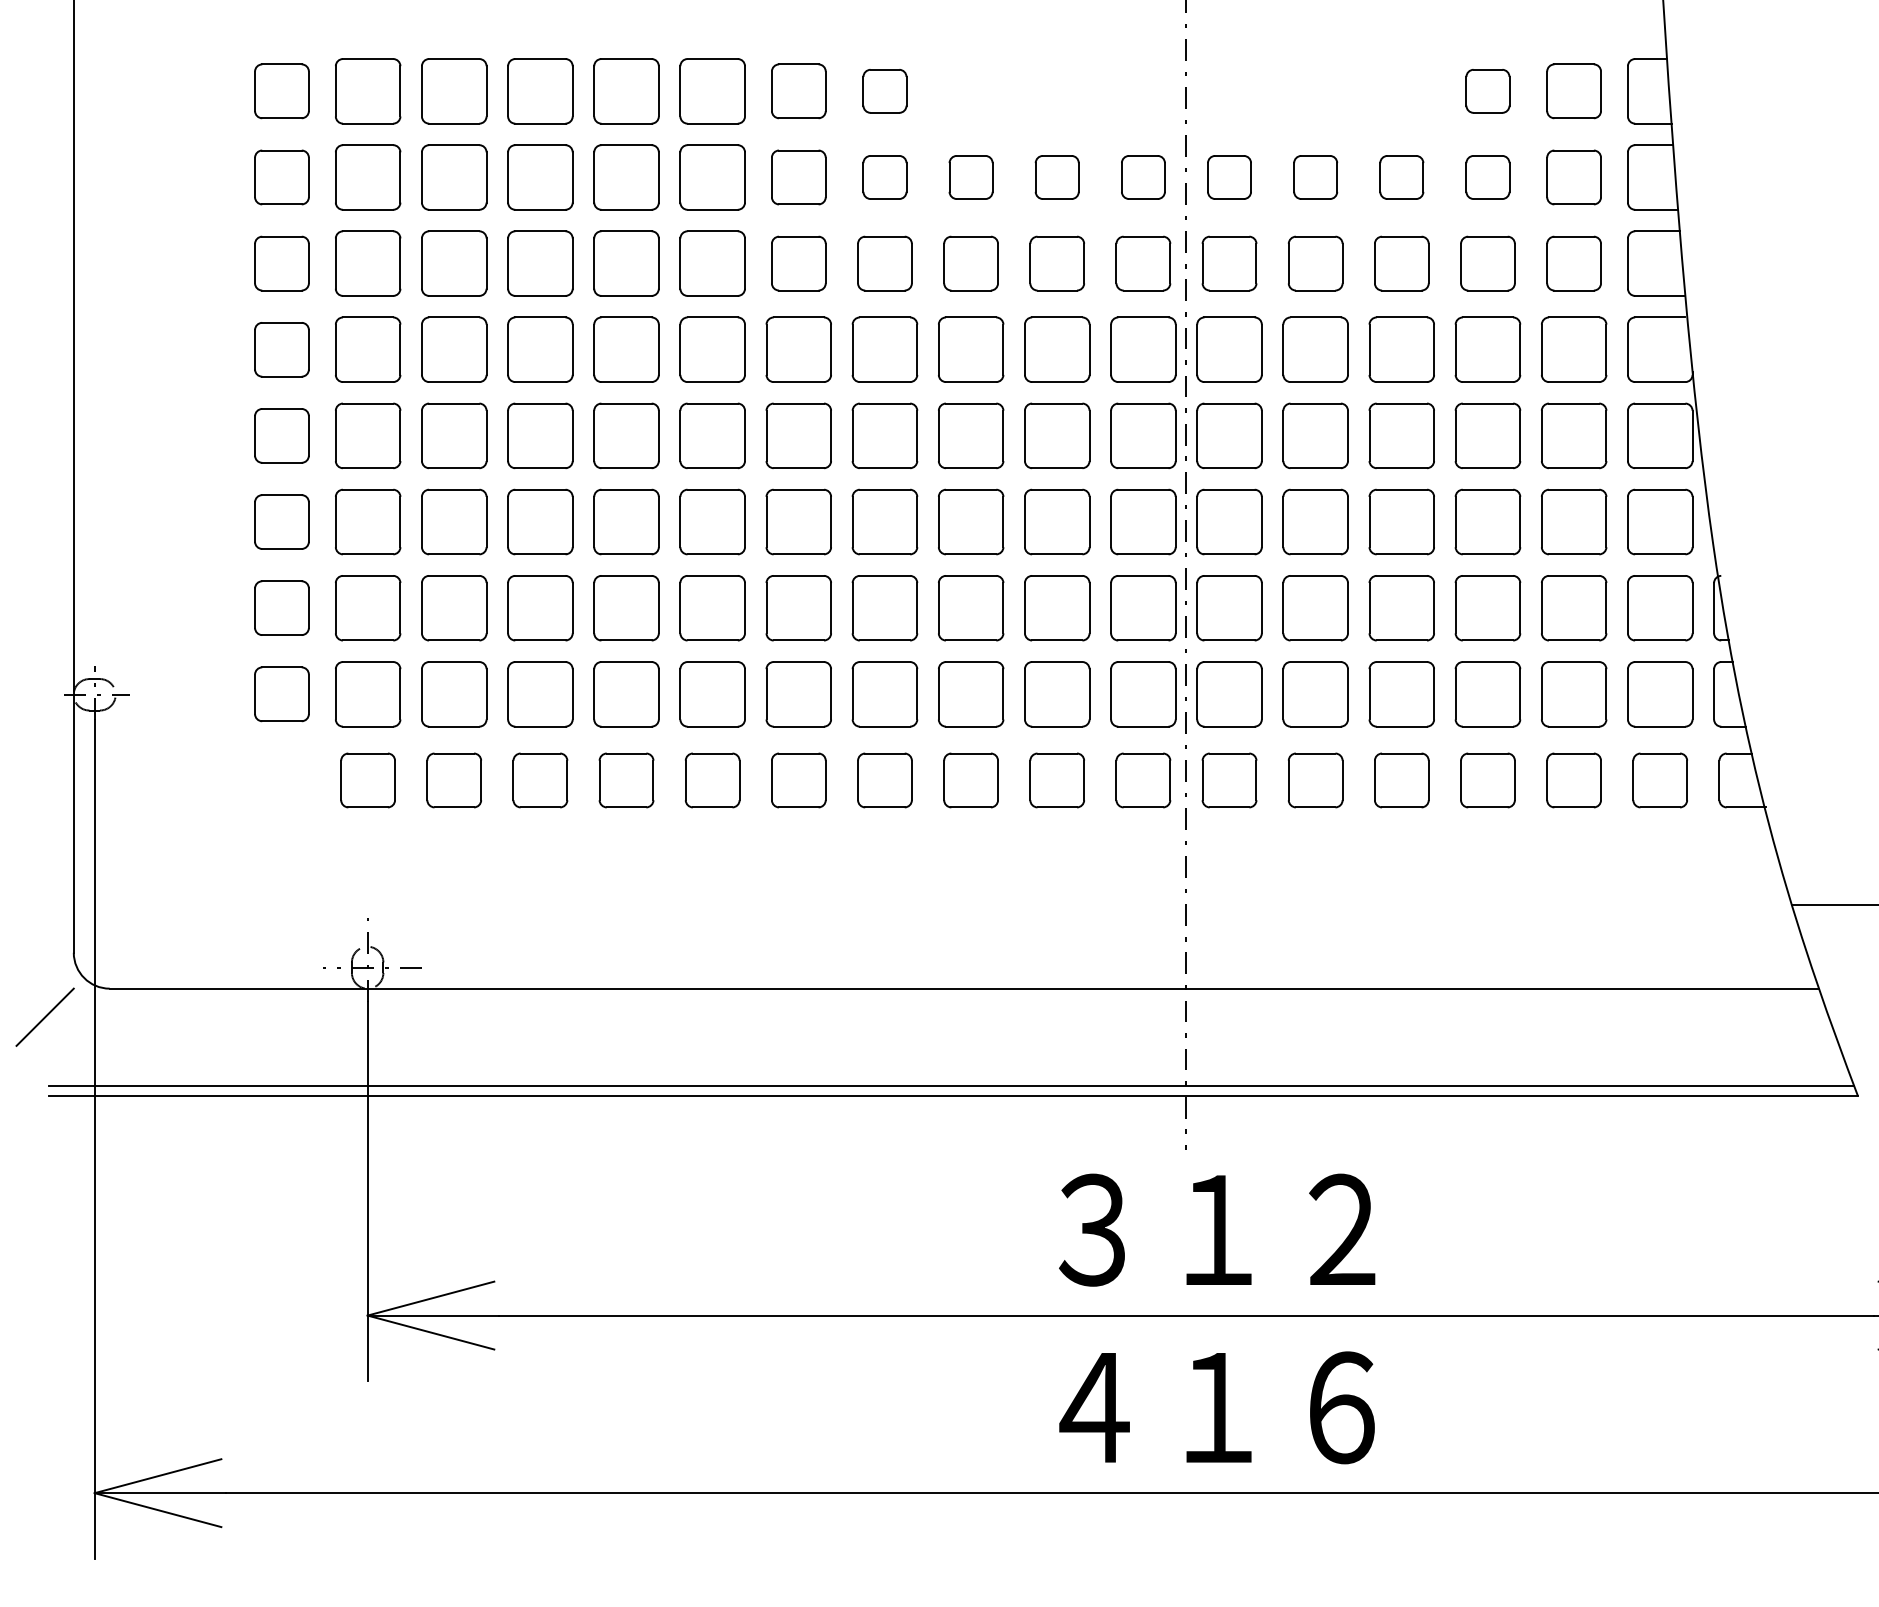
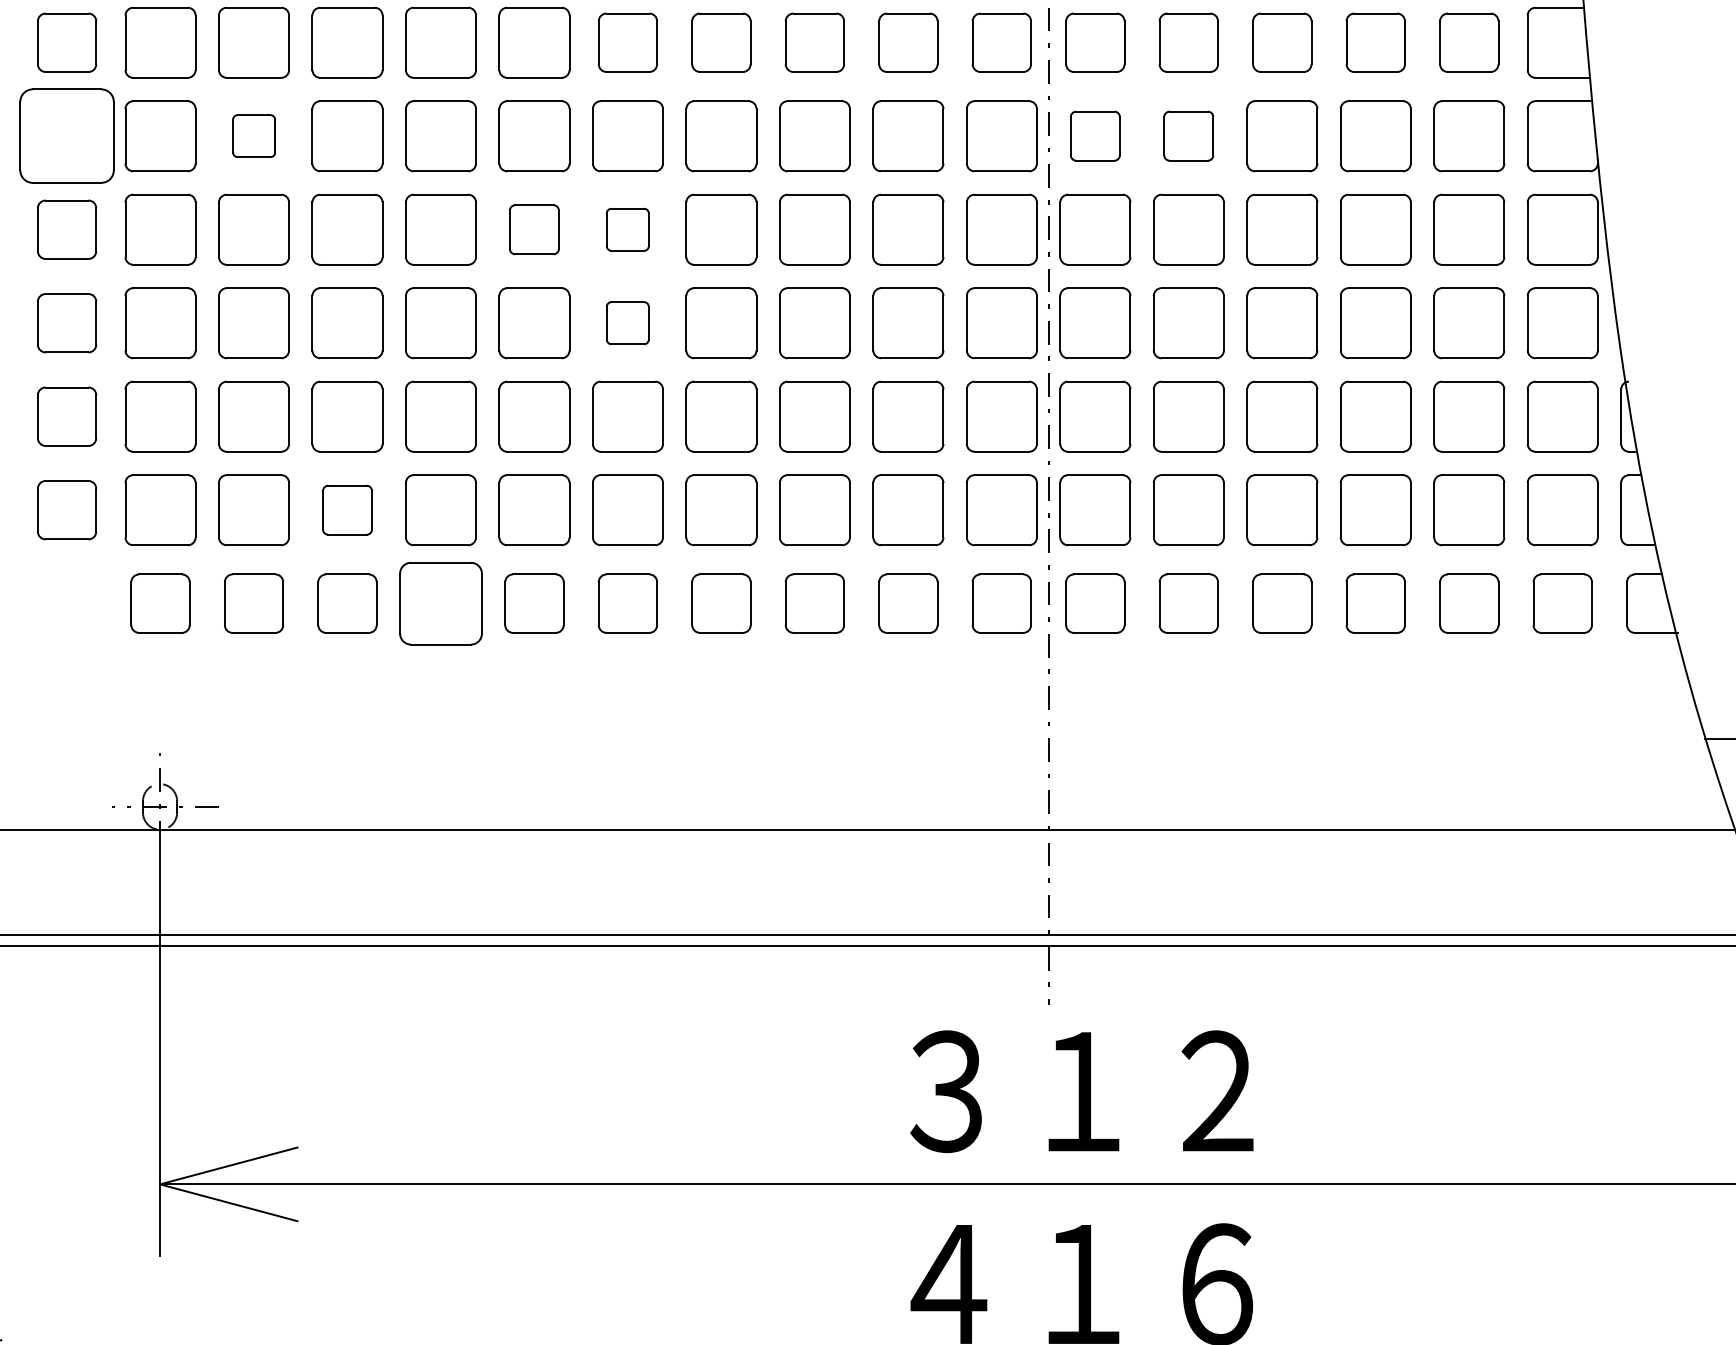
part: (281, 349) -> (66, 135), size x1.6
part: (454, 349) -> (254, 135), size x0.6
part: (1229, 349) -> (1095, 135), size x0.7
part: (1315, 349) -> (1188, 135), size x0.7
part: (712, 435) -> (534, 229), size x0.7
part: (798, 435) -> (627, 229), size x0.6
part: (798, 521) -> (627, 322), size x0.6
part: (540, 694) -> (347, 510), size x0.7
part: (626, 780) -> (440, 603), size x1.4

